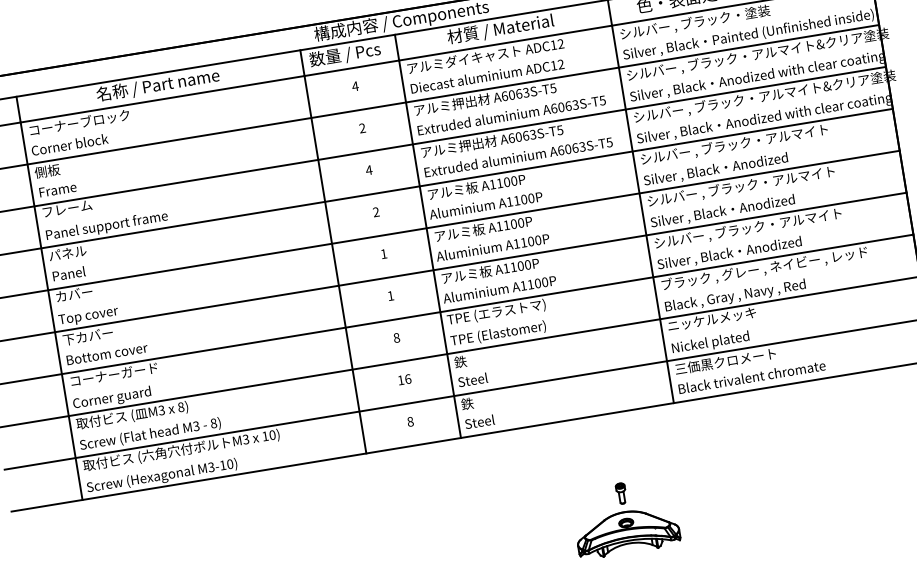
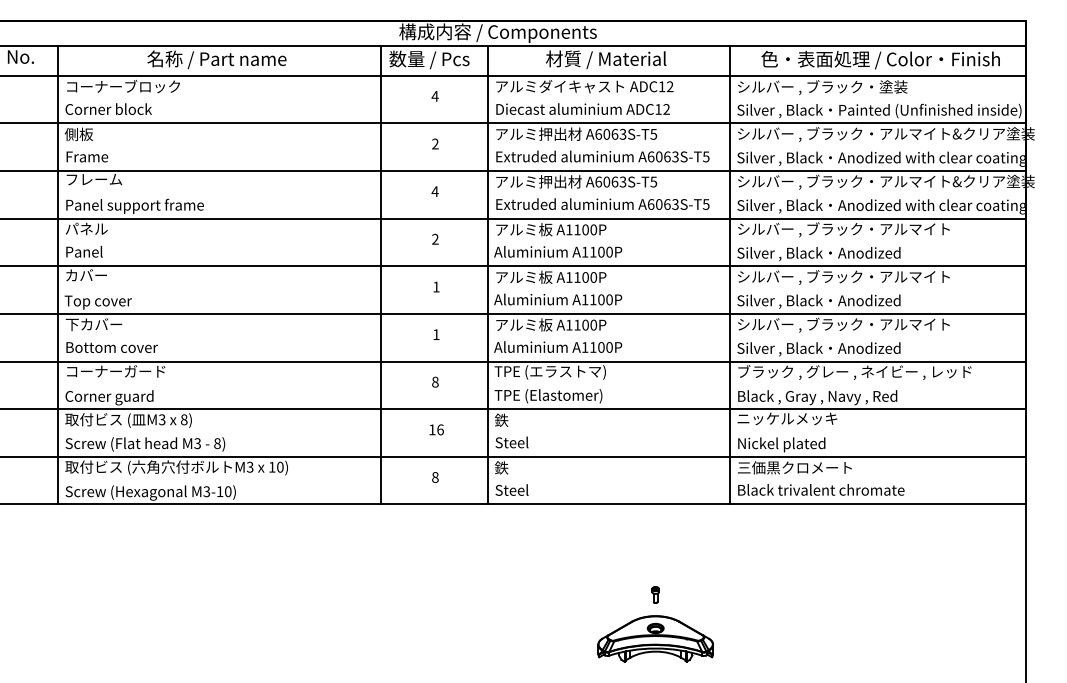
part: (621, 493) -> (655, 594), size x0.7

